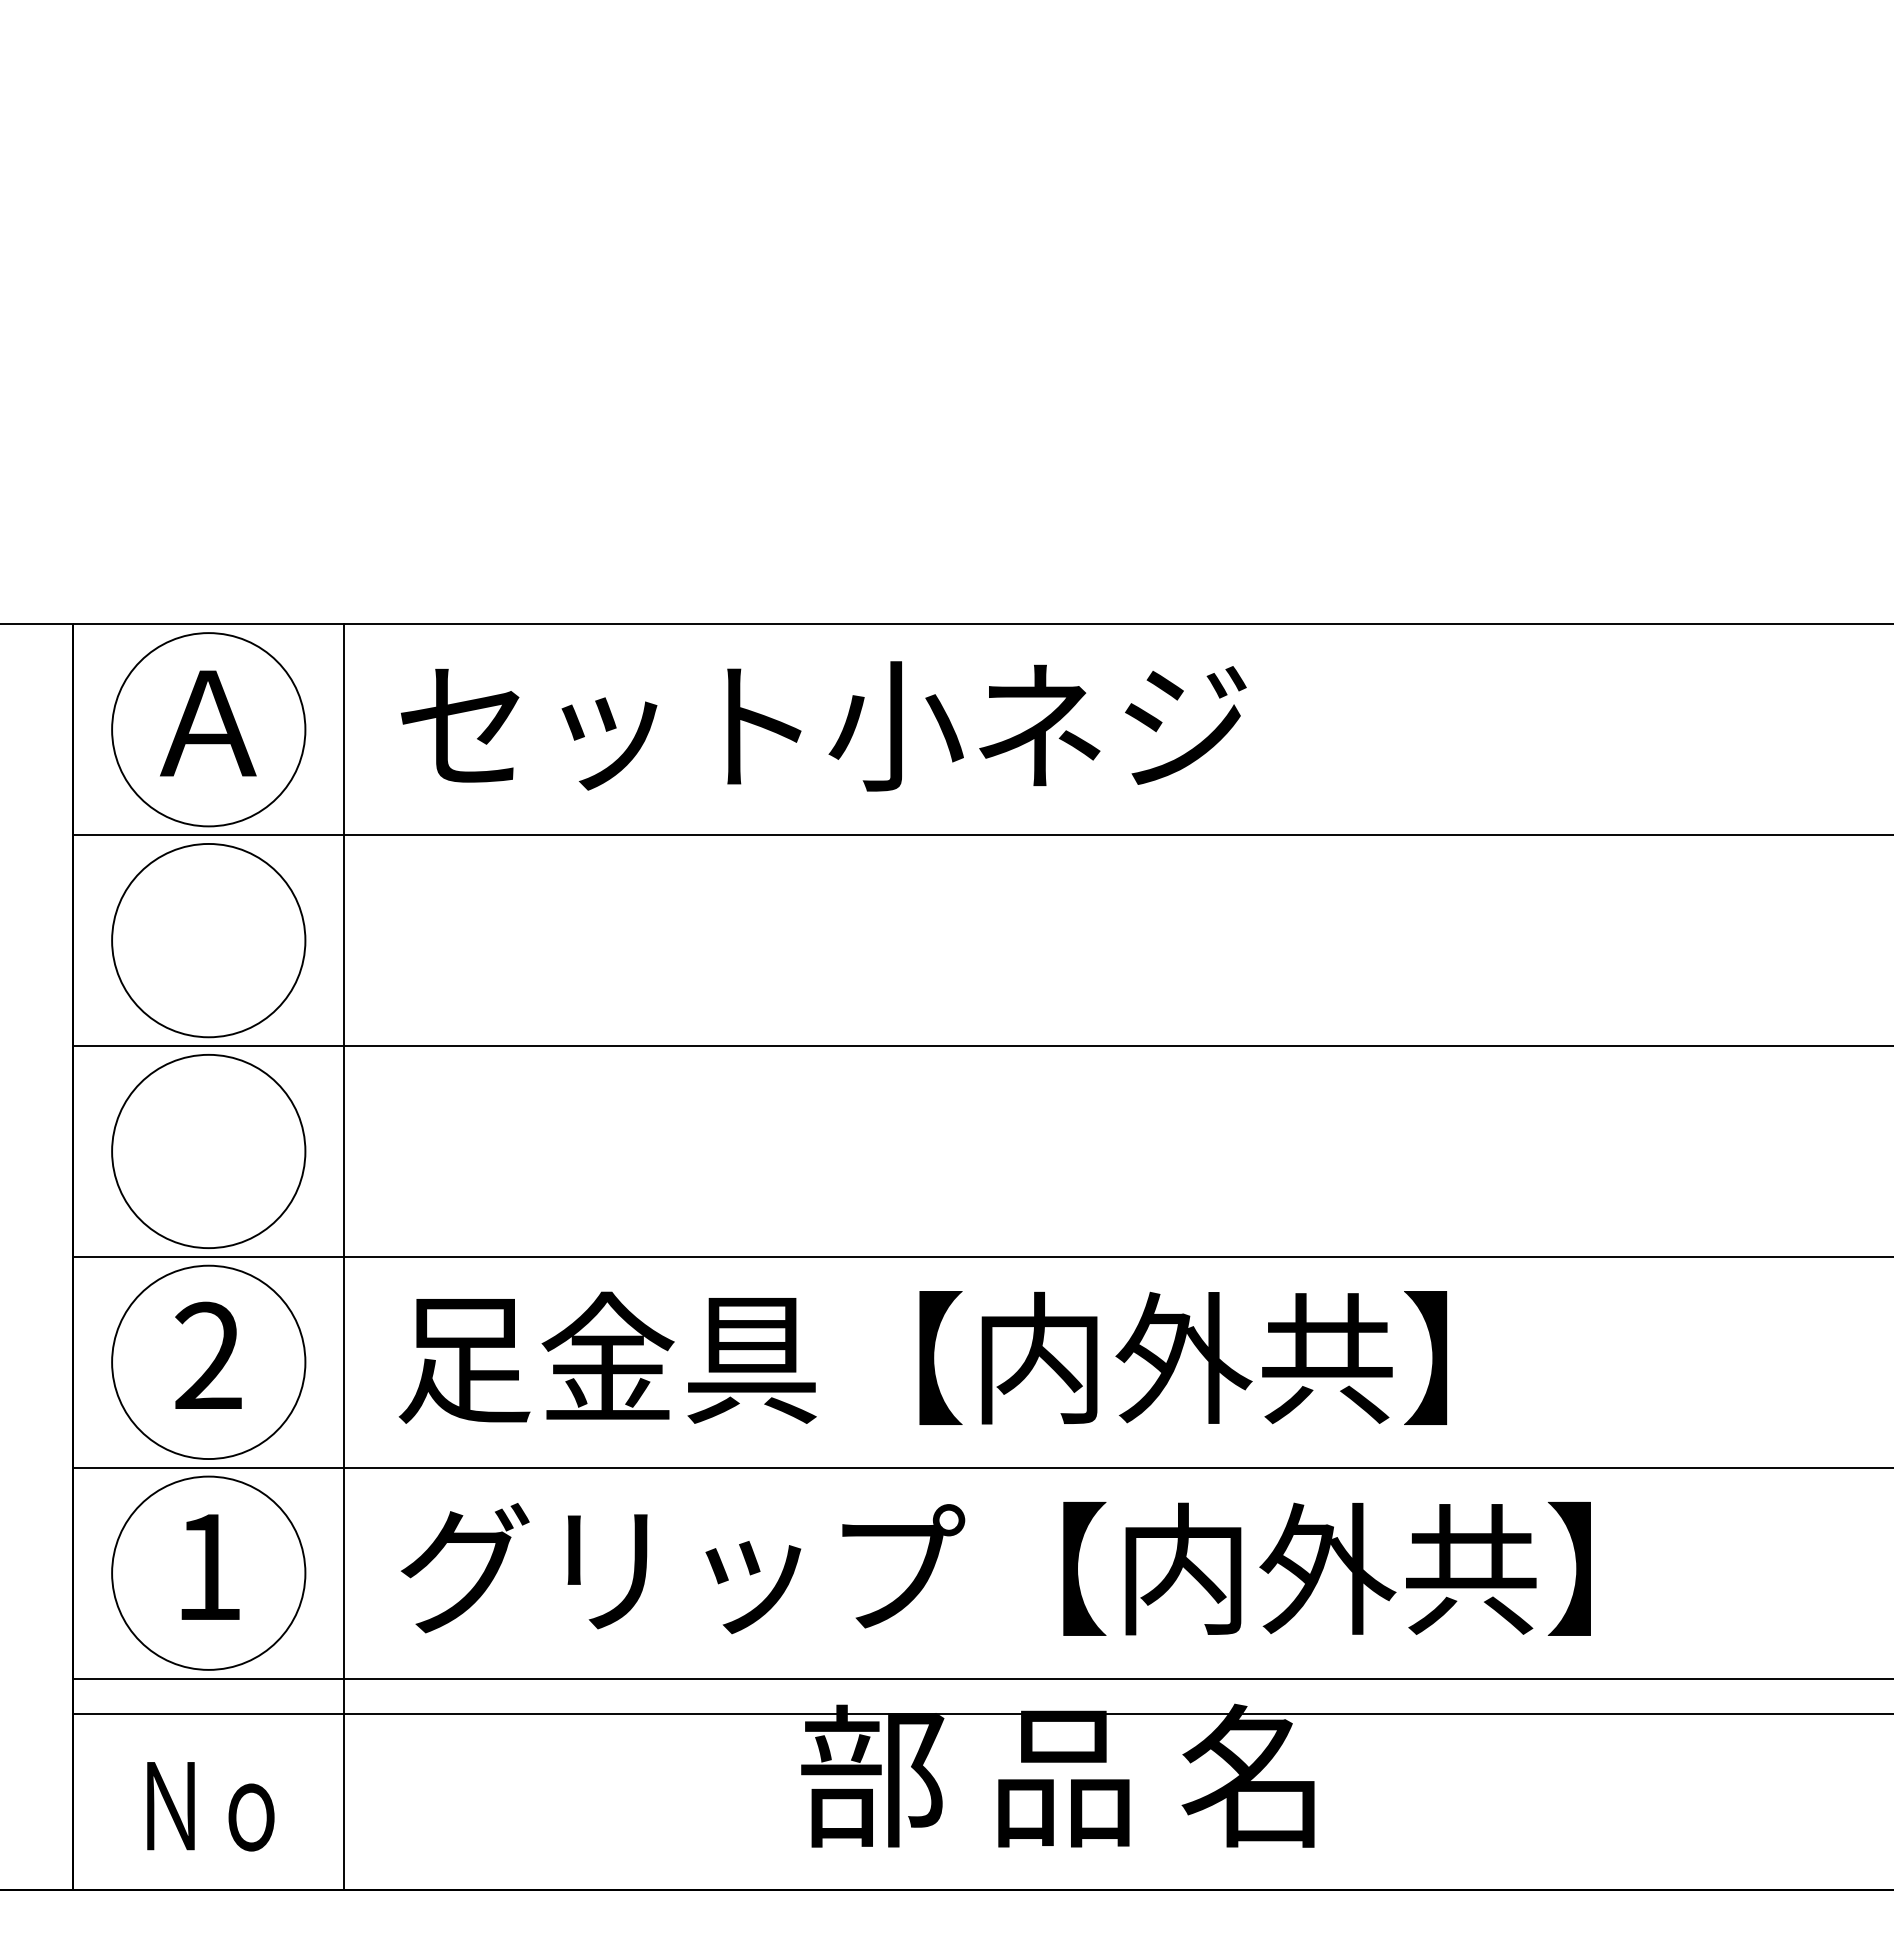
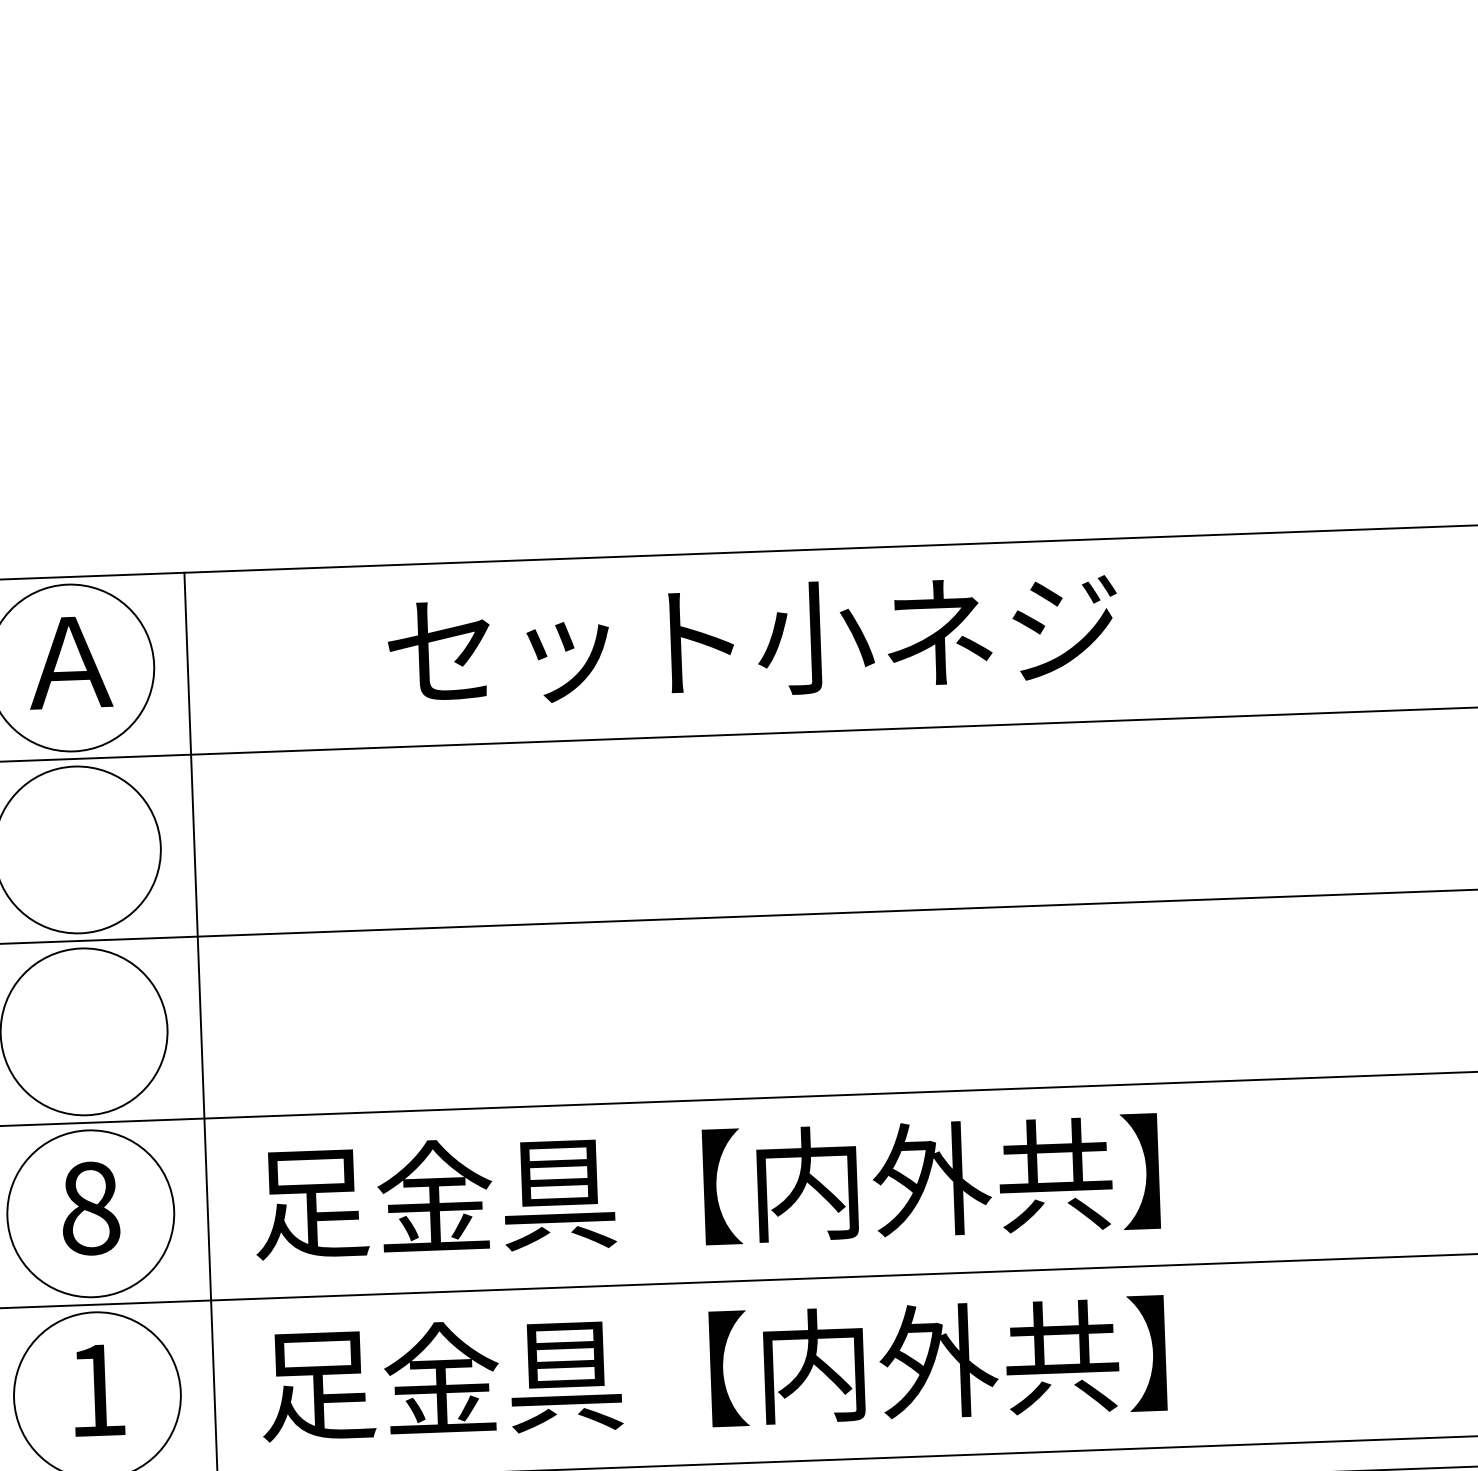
text: (823, 726) -> (752, 640), moved
text: (208, 1355) -> (90, 1207), 2 -> 8
text: (994, 1568) -> (775, 1366), グリップ【内外共】 -> 足金具【内外共】

